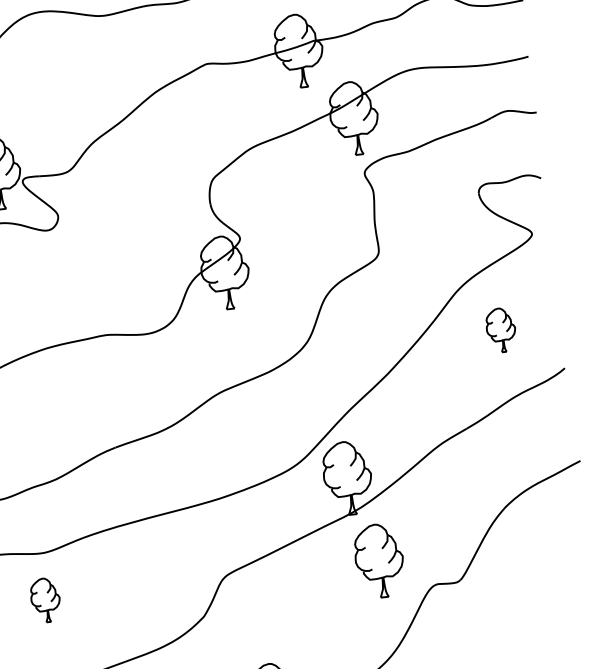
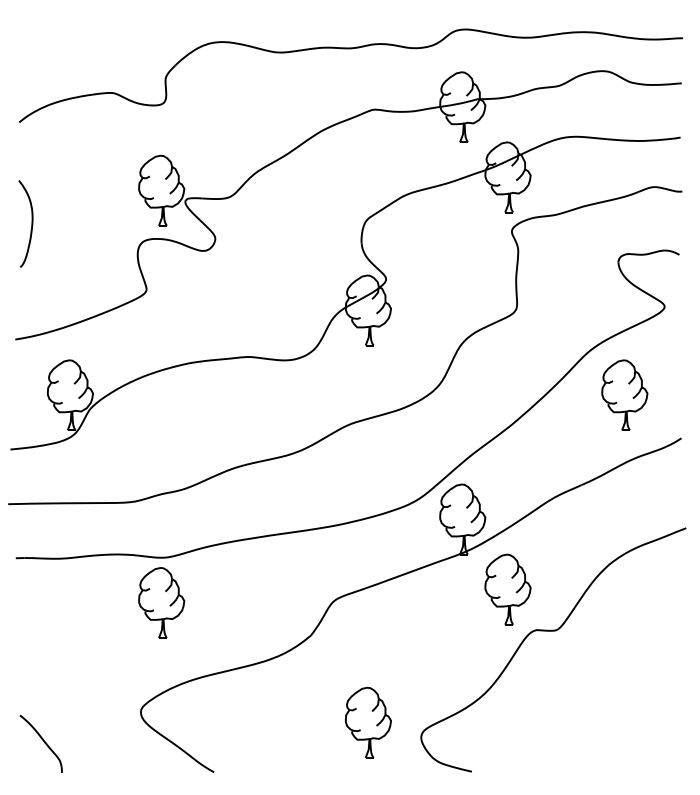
part: (500, 329) -> (624, 394), size x1.67
part: (378, 560) -> (507, 589), moved
part: (45, 599) -> (161, 602), size x1.67

